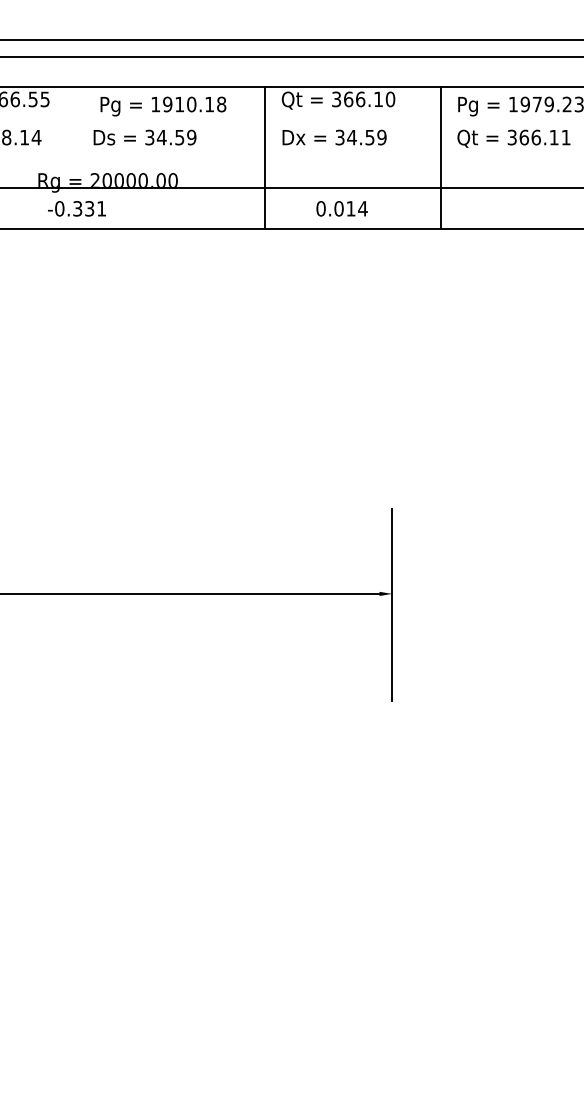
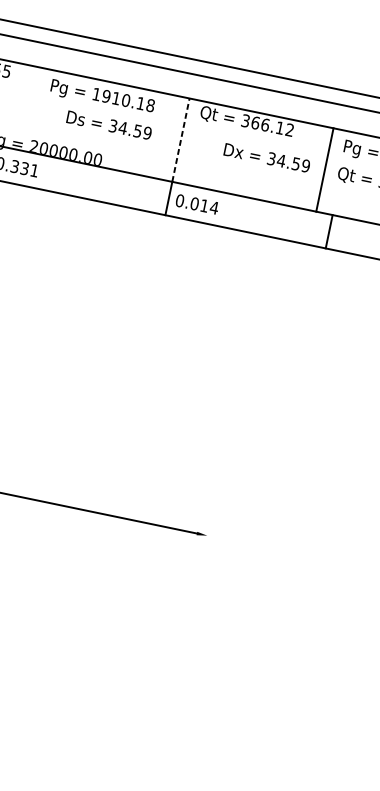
text: (390, 99) -> (289, 130), 366.10 -> 366.12
text: (144, 137) -> (108, 125), moved
line: (265, 137) -> (180, 140), solid -> dashed
text: (334, 137) -> (267, 157), moved
text: (341, 208) -> (196, 204), moved
line: (441, 208) -> (329, 231), moved
line: (392, 604) -> (205, 544), removed

